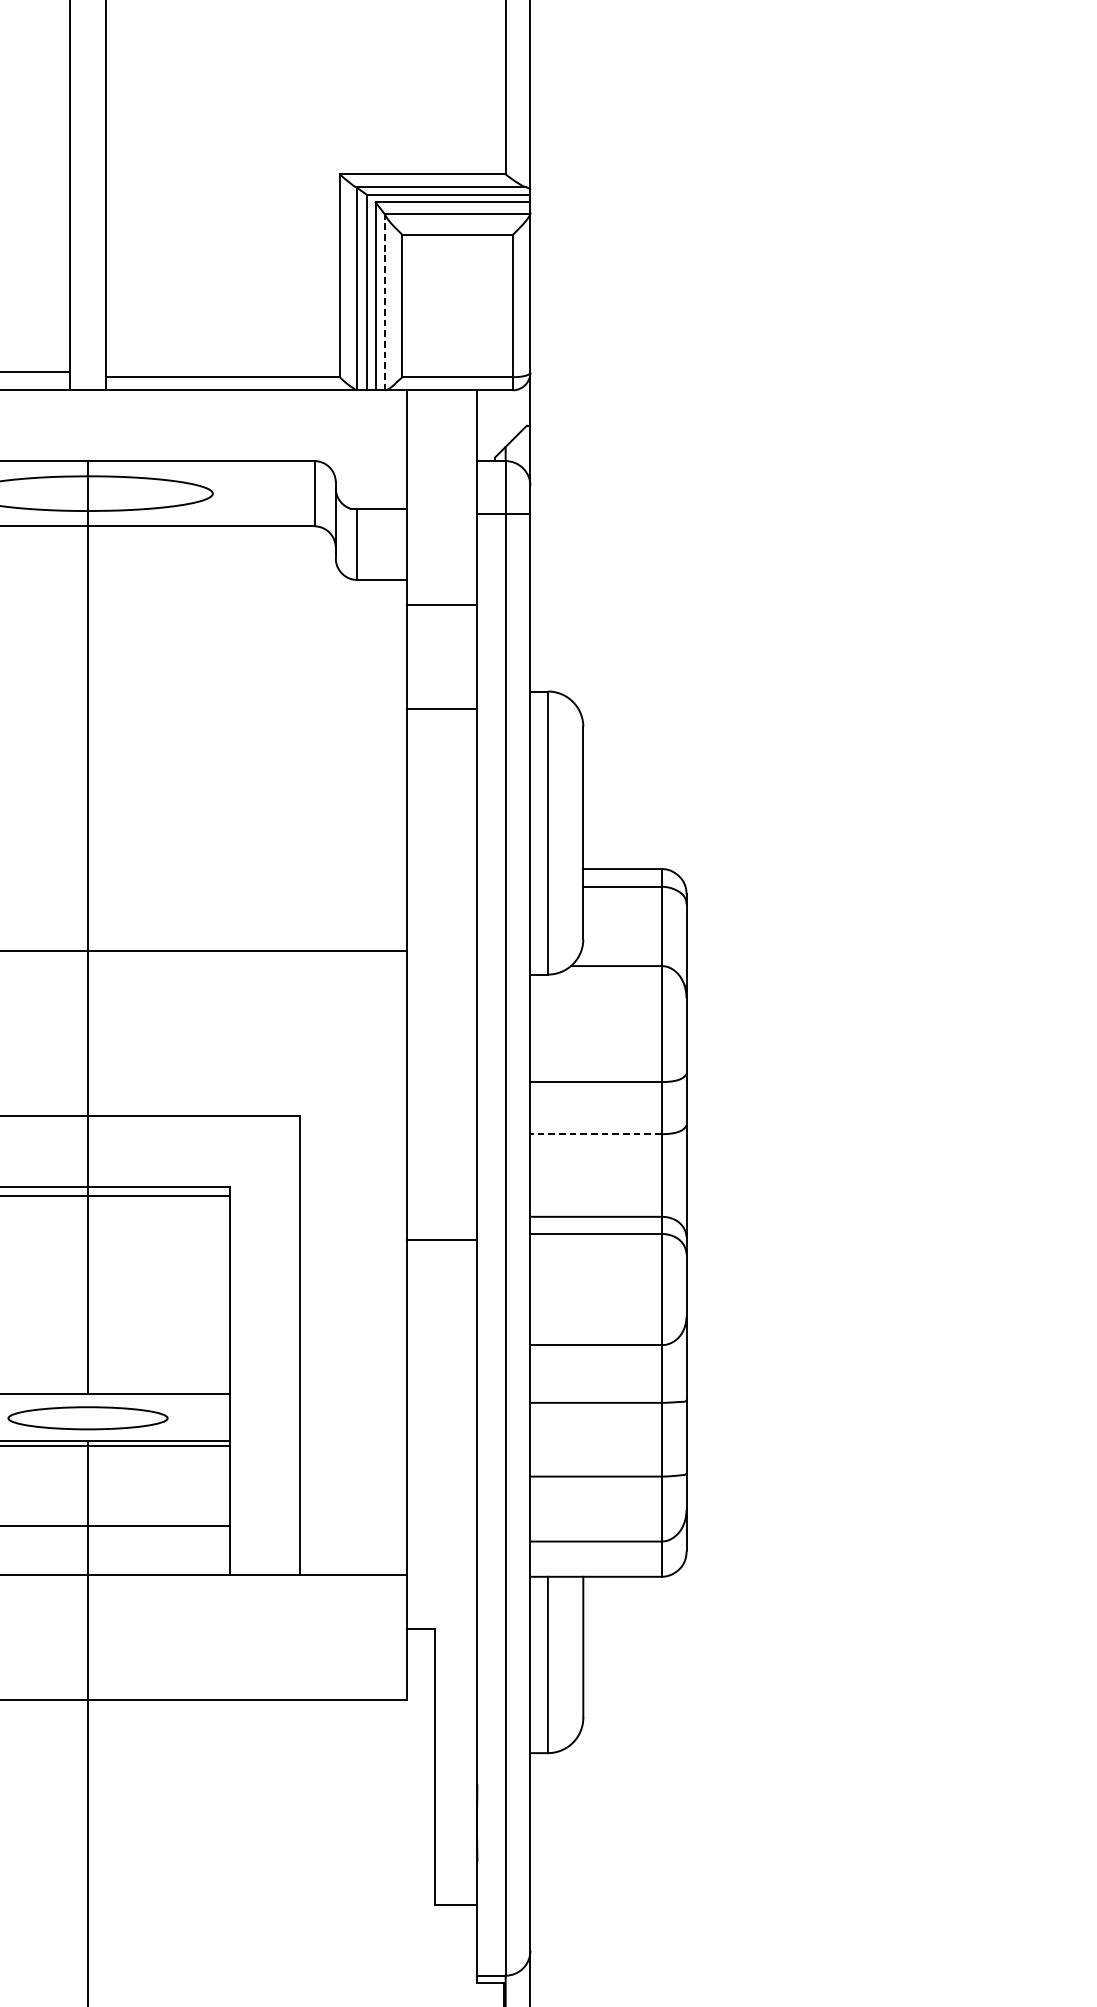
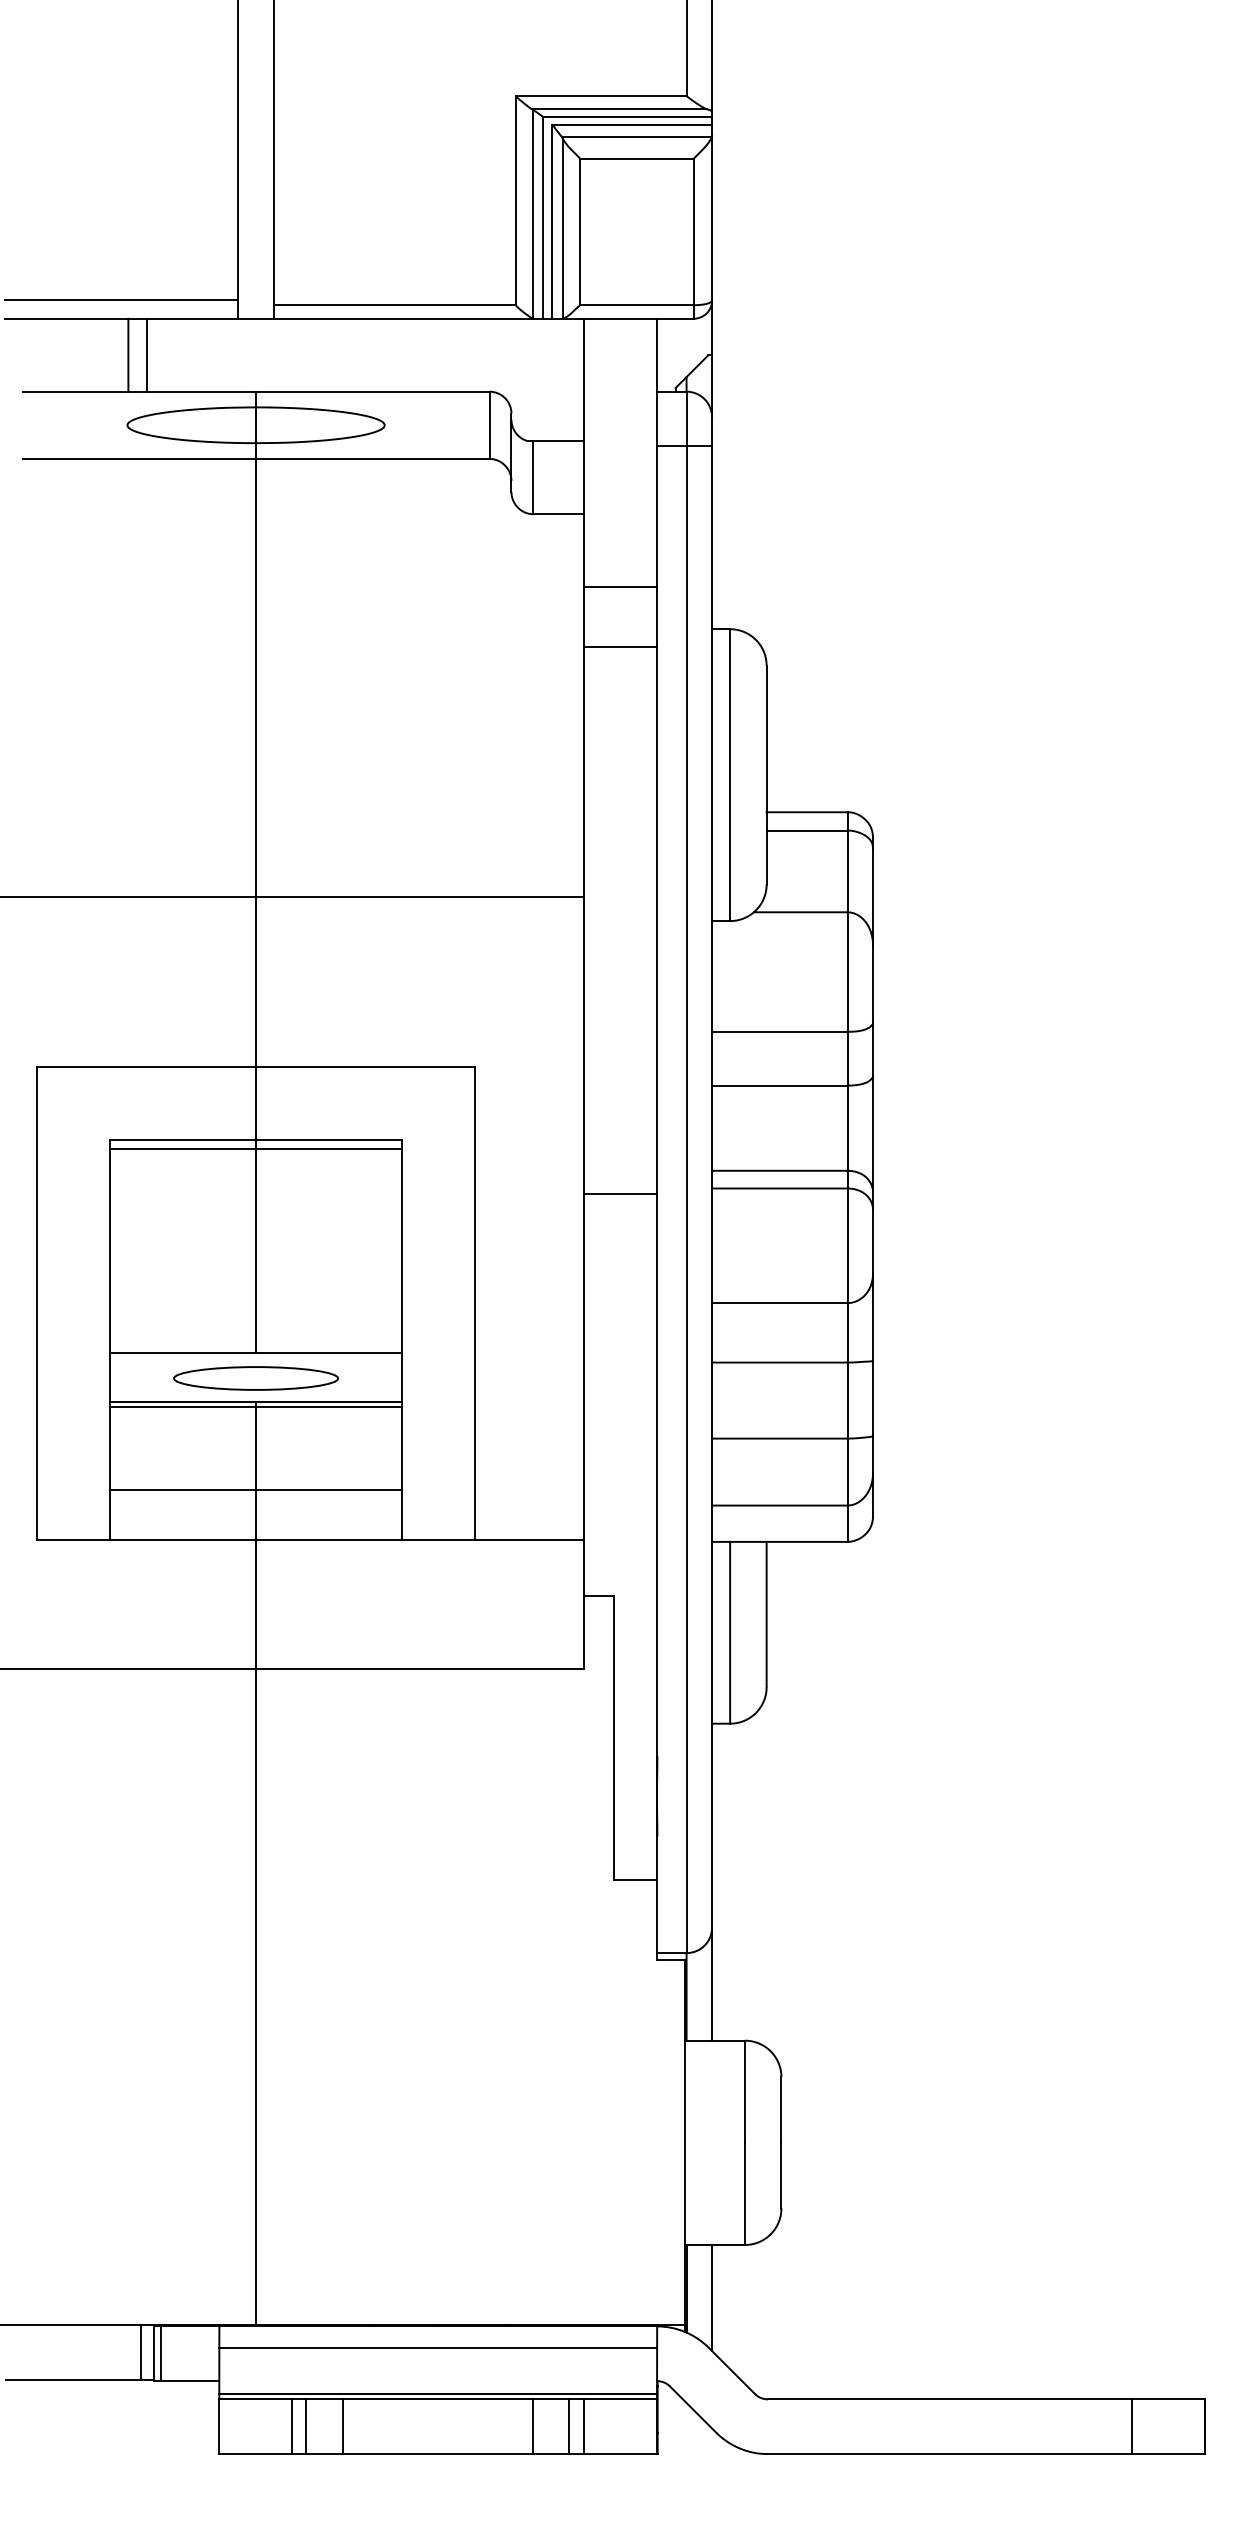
line: (385, 301) -> (562, 227), dashed -> solid
line: (441, 604) -> (620, 586), moved
line: (595, 1134) -> (779, 1085), dashed -> solid

